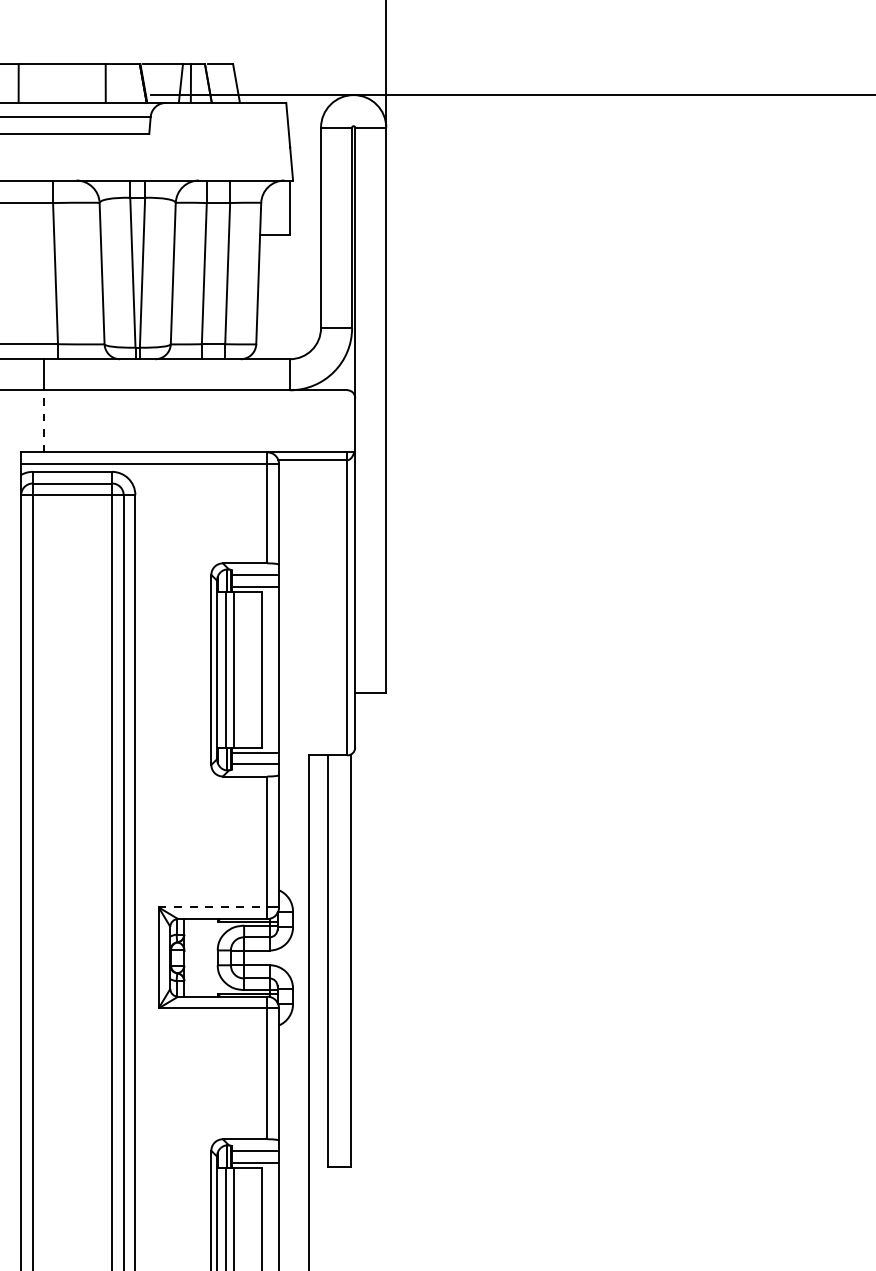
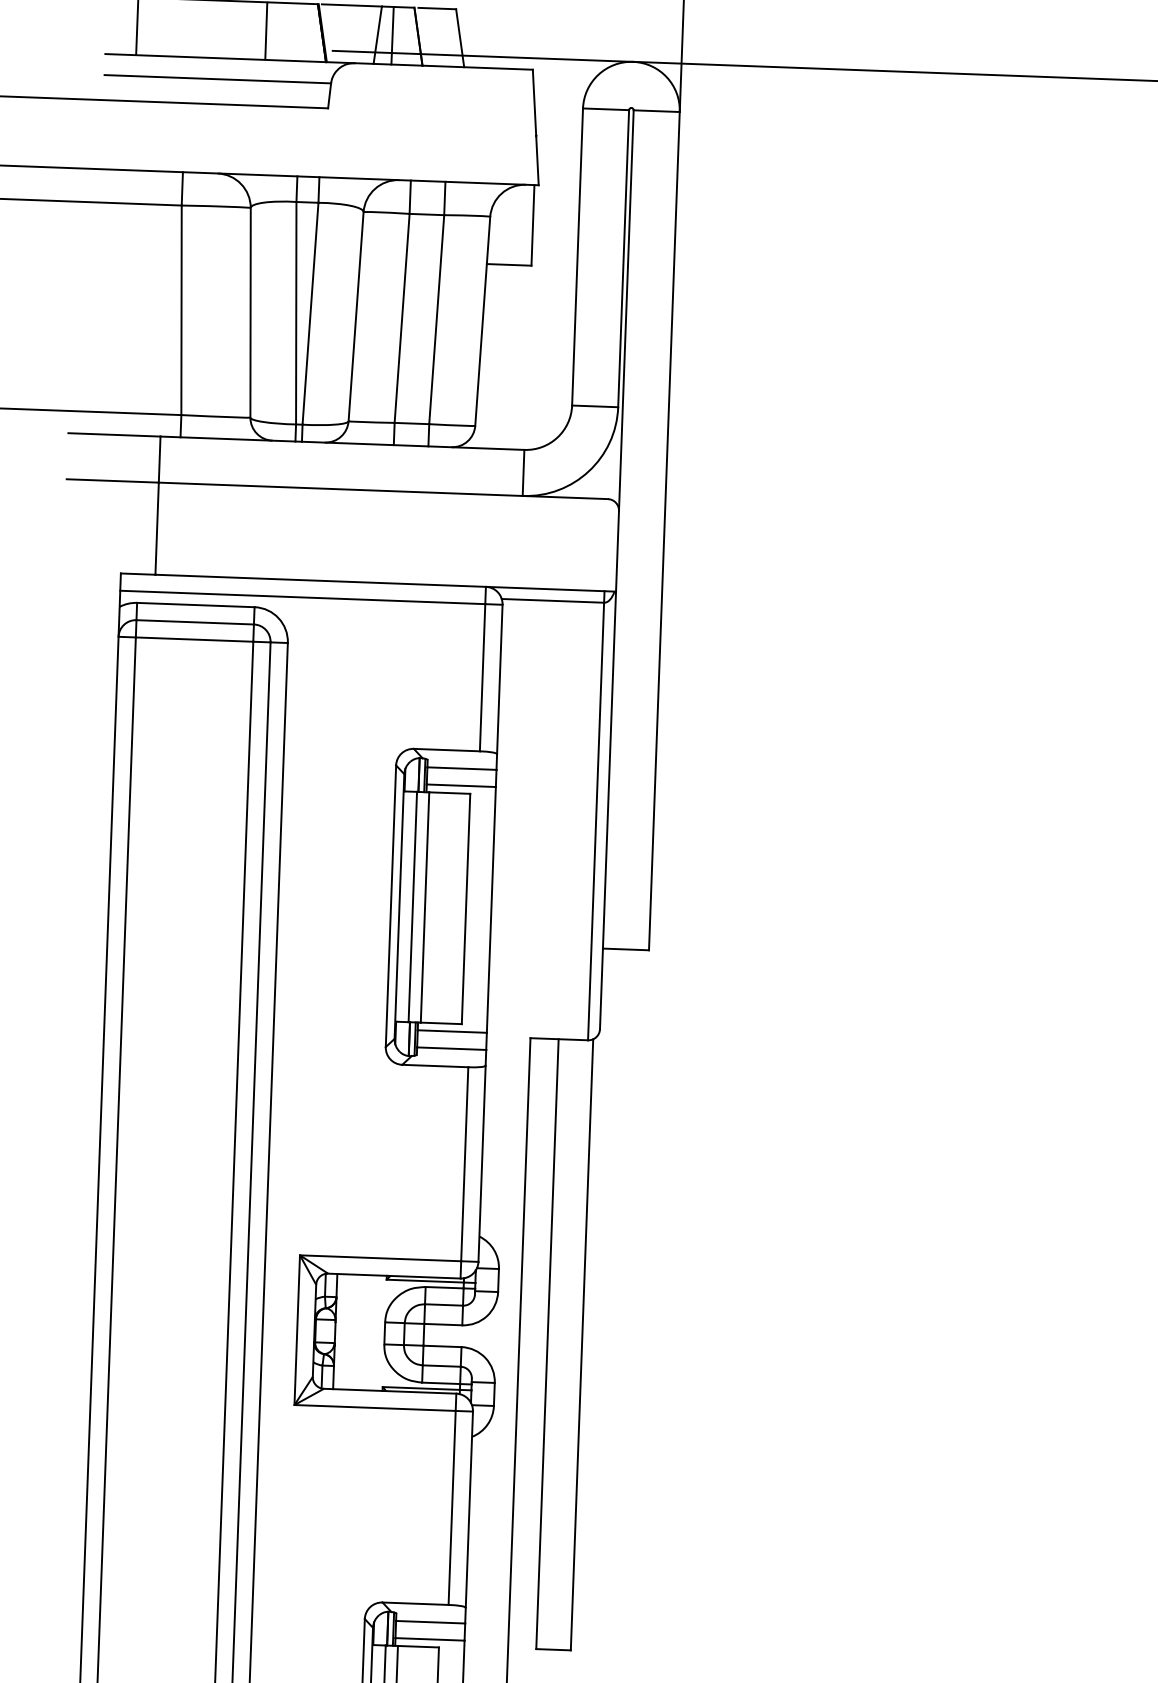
line: (44, 420) -> (157, 527), dashed -> solid
line: (213, 907) -> (381, 1258), dashed -> solid

